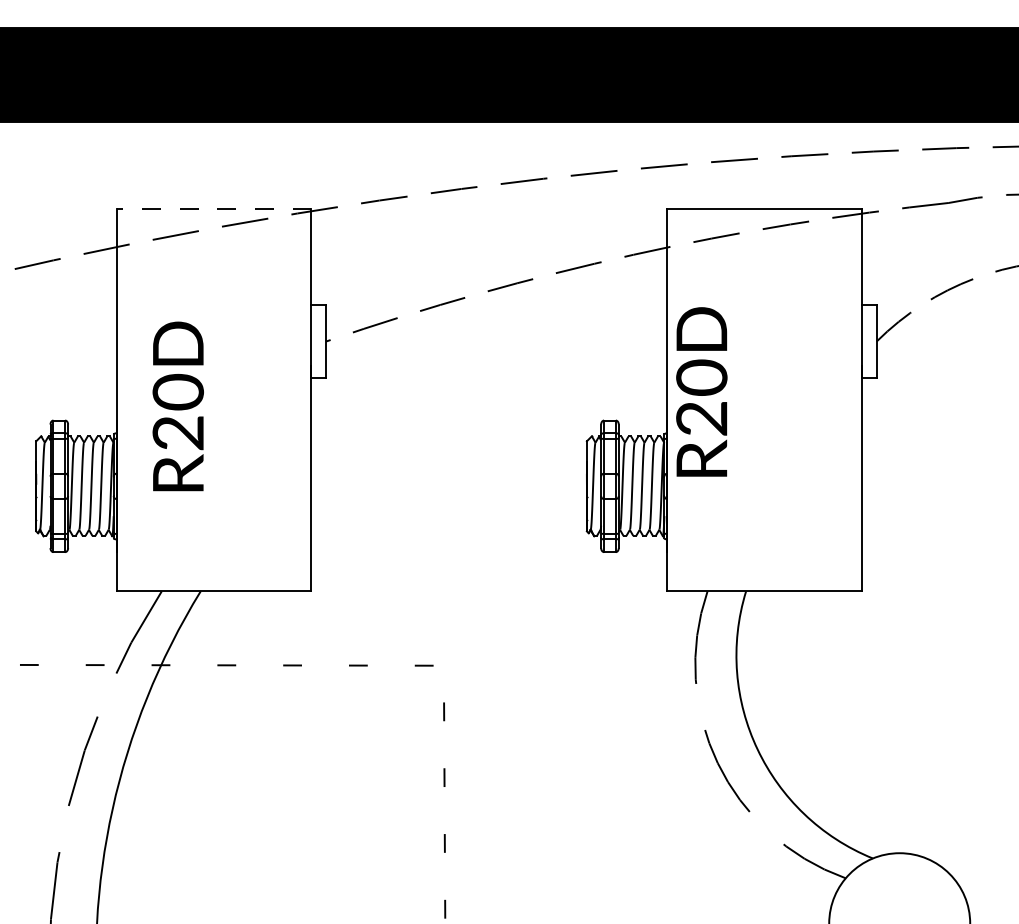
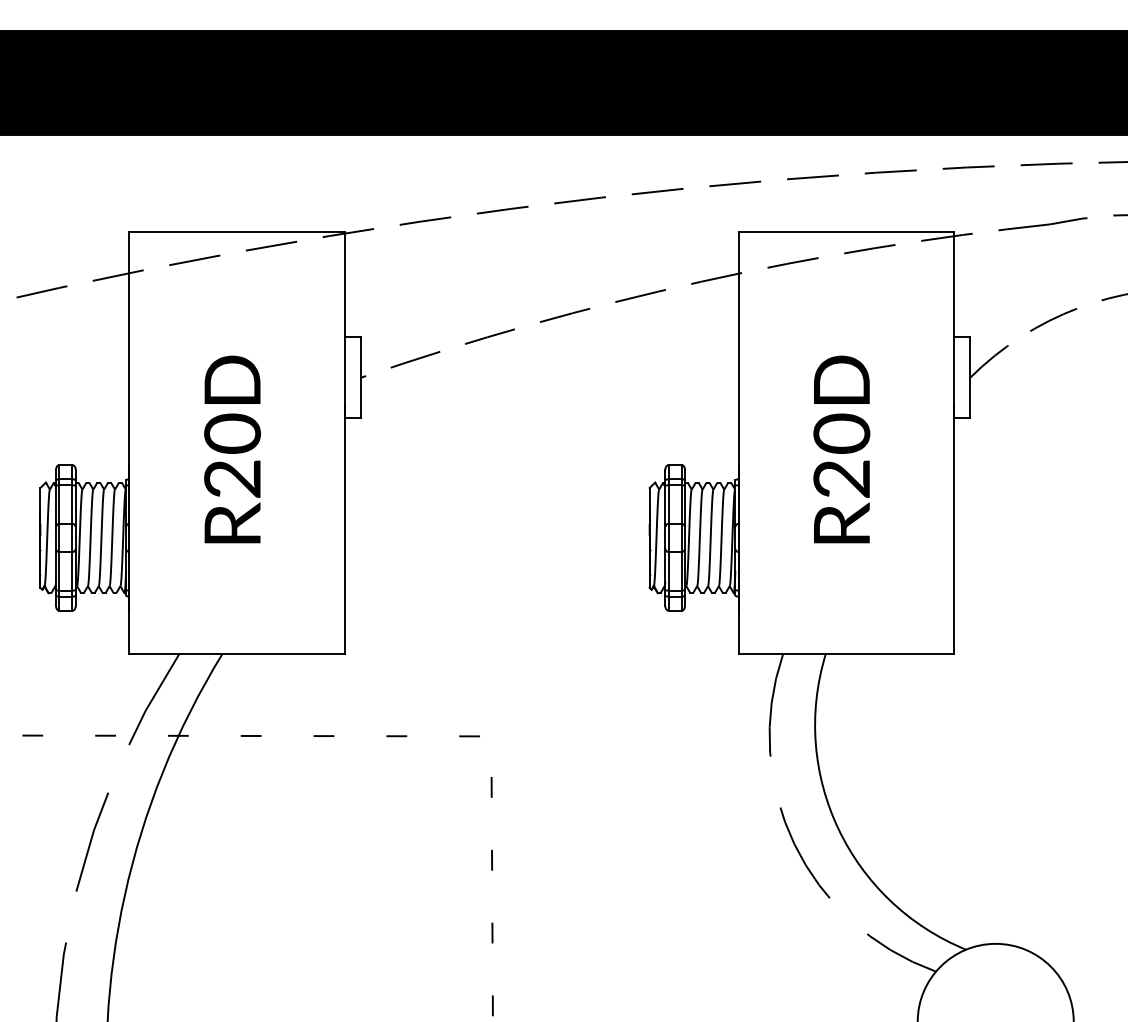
line: (214, 209) -> (237, 231), dashed -> solid
text: (701, 391) -> (841, 449), moved
text: (178, 406) -> (232, 449), moved

